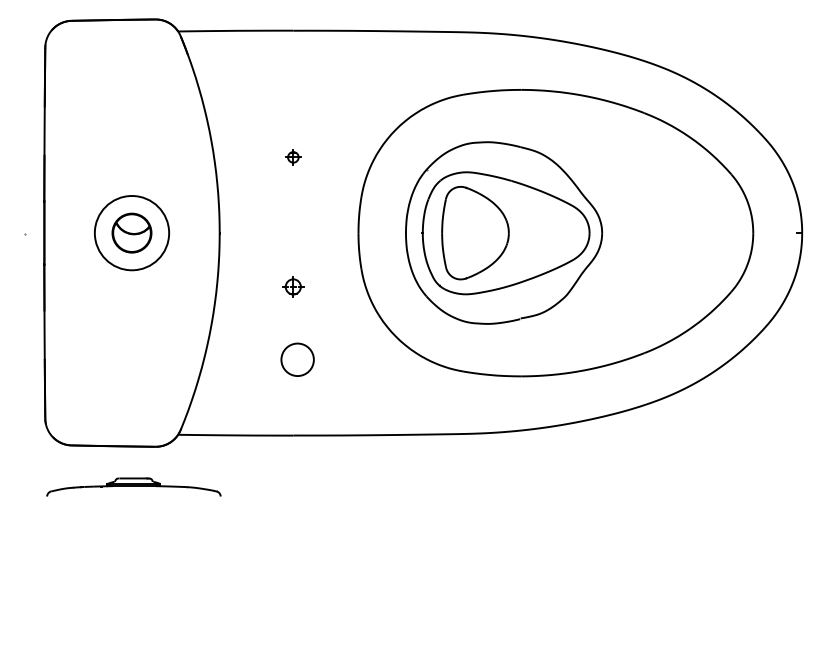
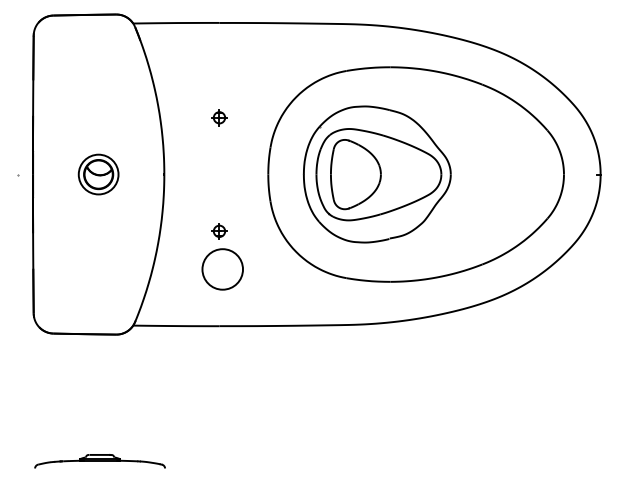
part: (293, 157) -> (219, 117), size x1.43
circle: (131, 232) -> (98, 174), size x0.71
part: (293, 286) -> (219, 231), moved
circle: (297, 359) -> (222, 269), size x1.67
part: (133, 486) -> (99, 460), moved

